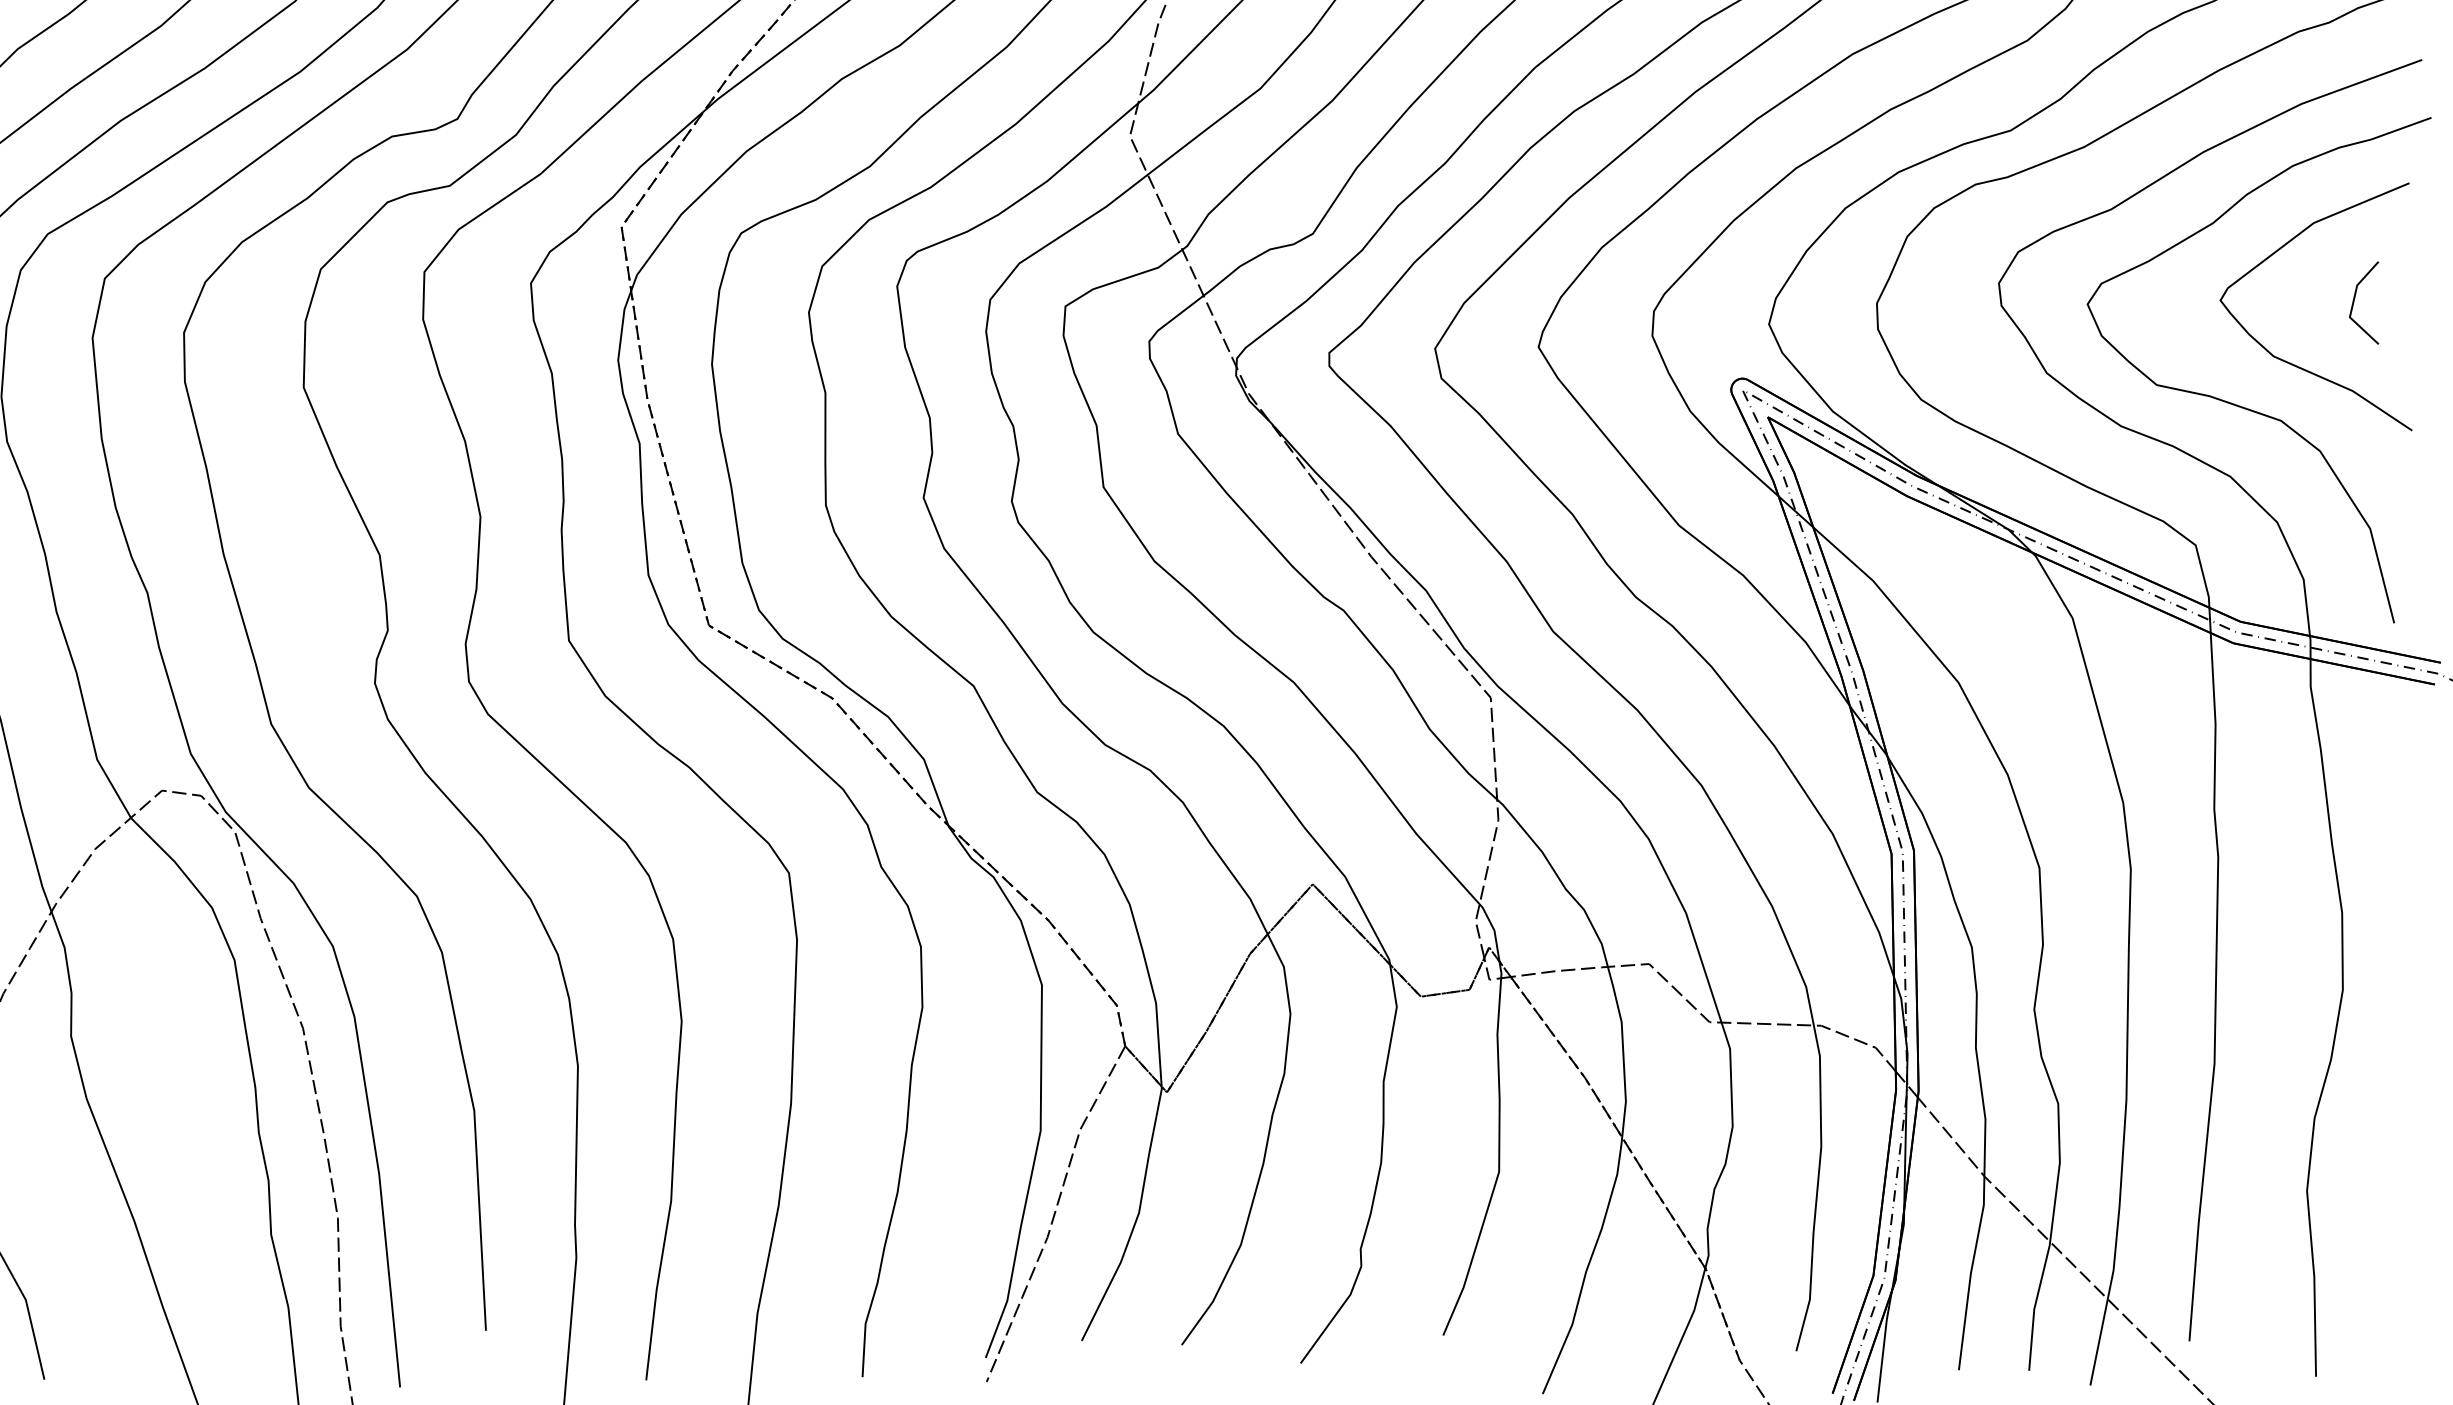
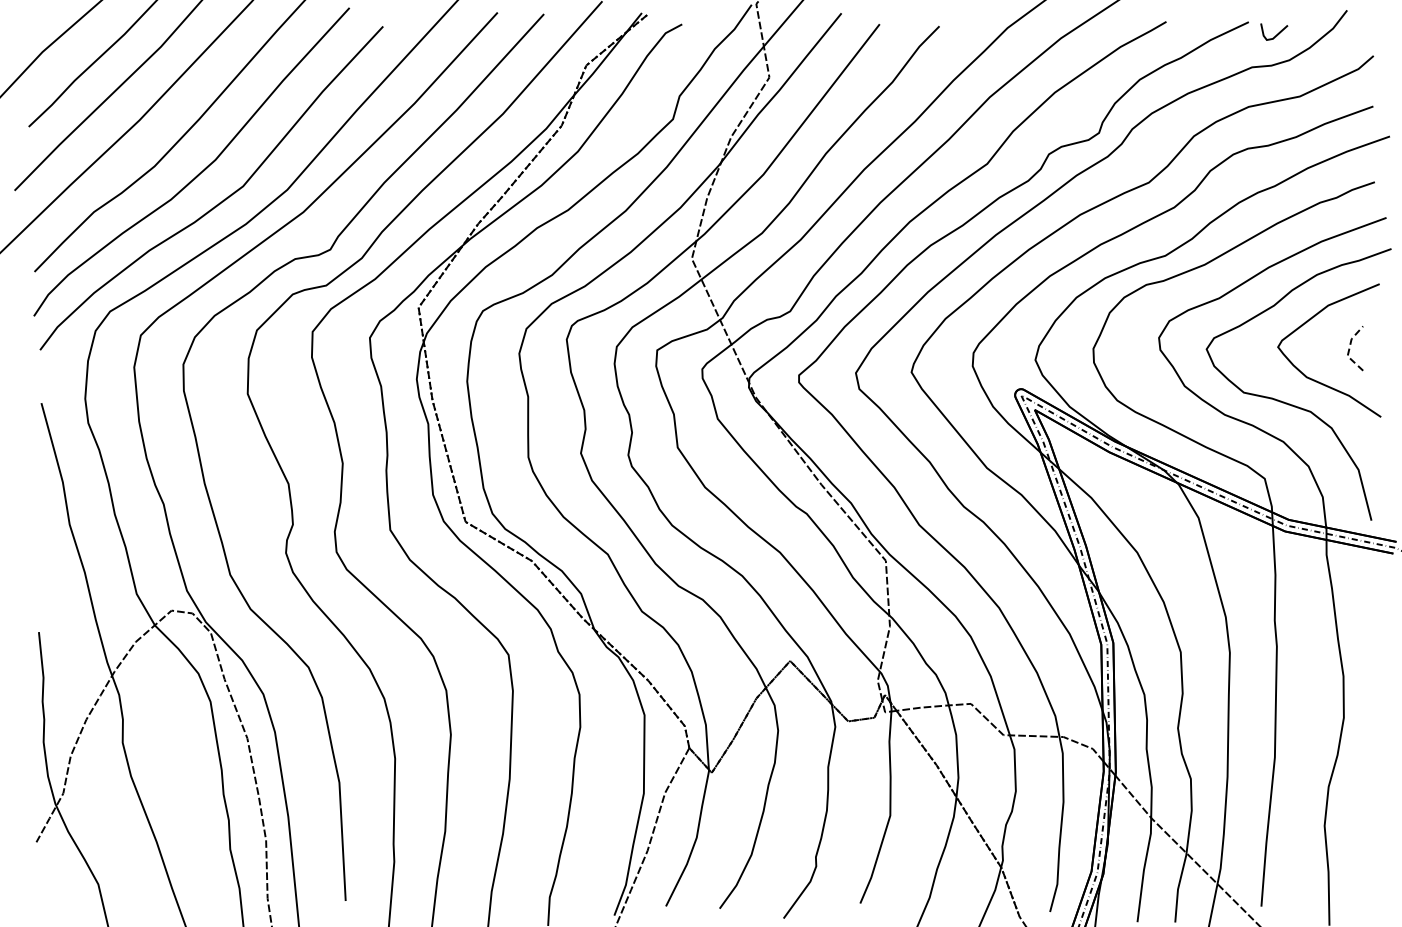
line: (2353, 304) -> (1349, 349), solid -> dashed

